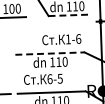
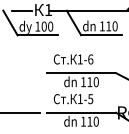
line: (68, 15) -> (101, 35), dashed -> solid
text: (61, 39) -> (73, 59), moved
line: (50, 53) -> (81, 73), dashed -> solid
text: (49, 79) -> (79, 99), 6-5 -> 1-5

